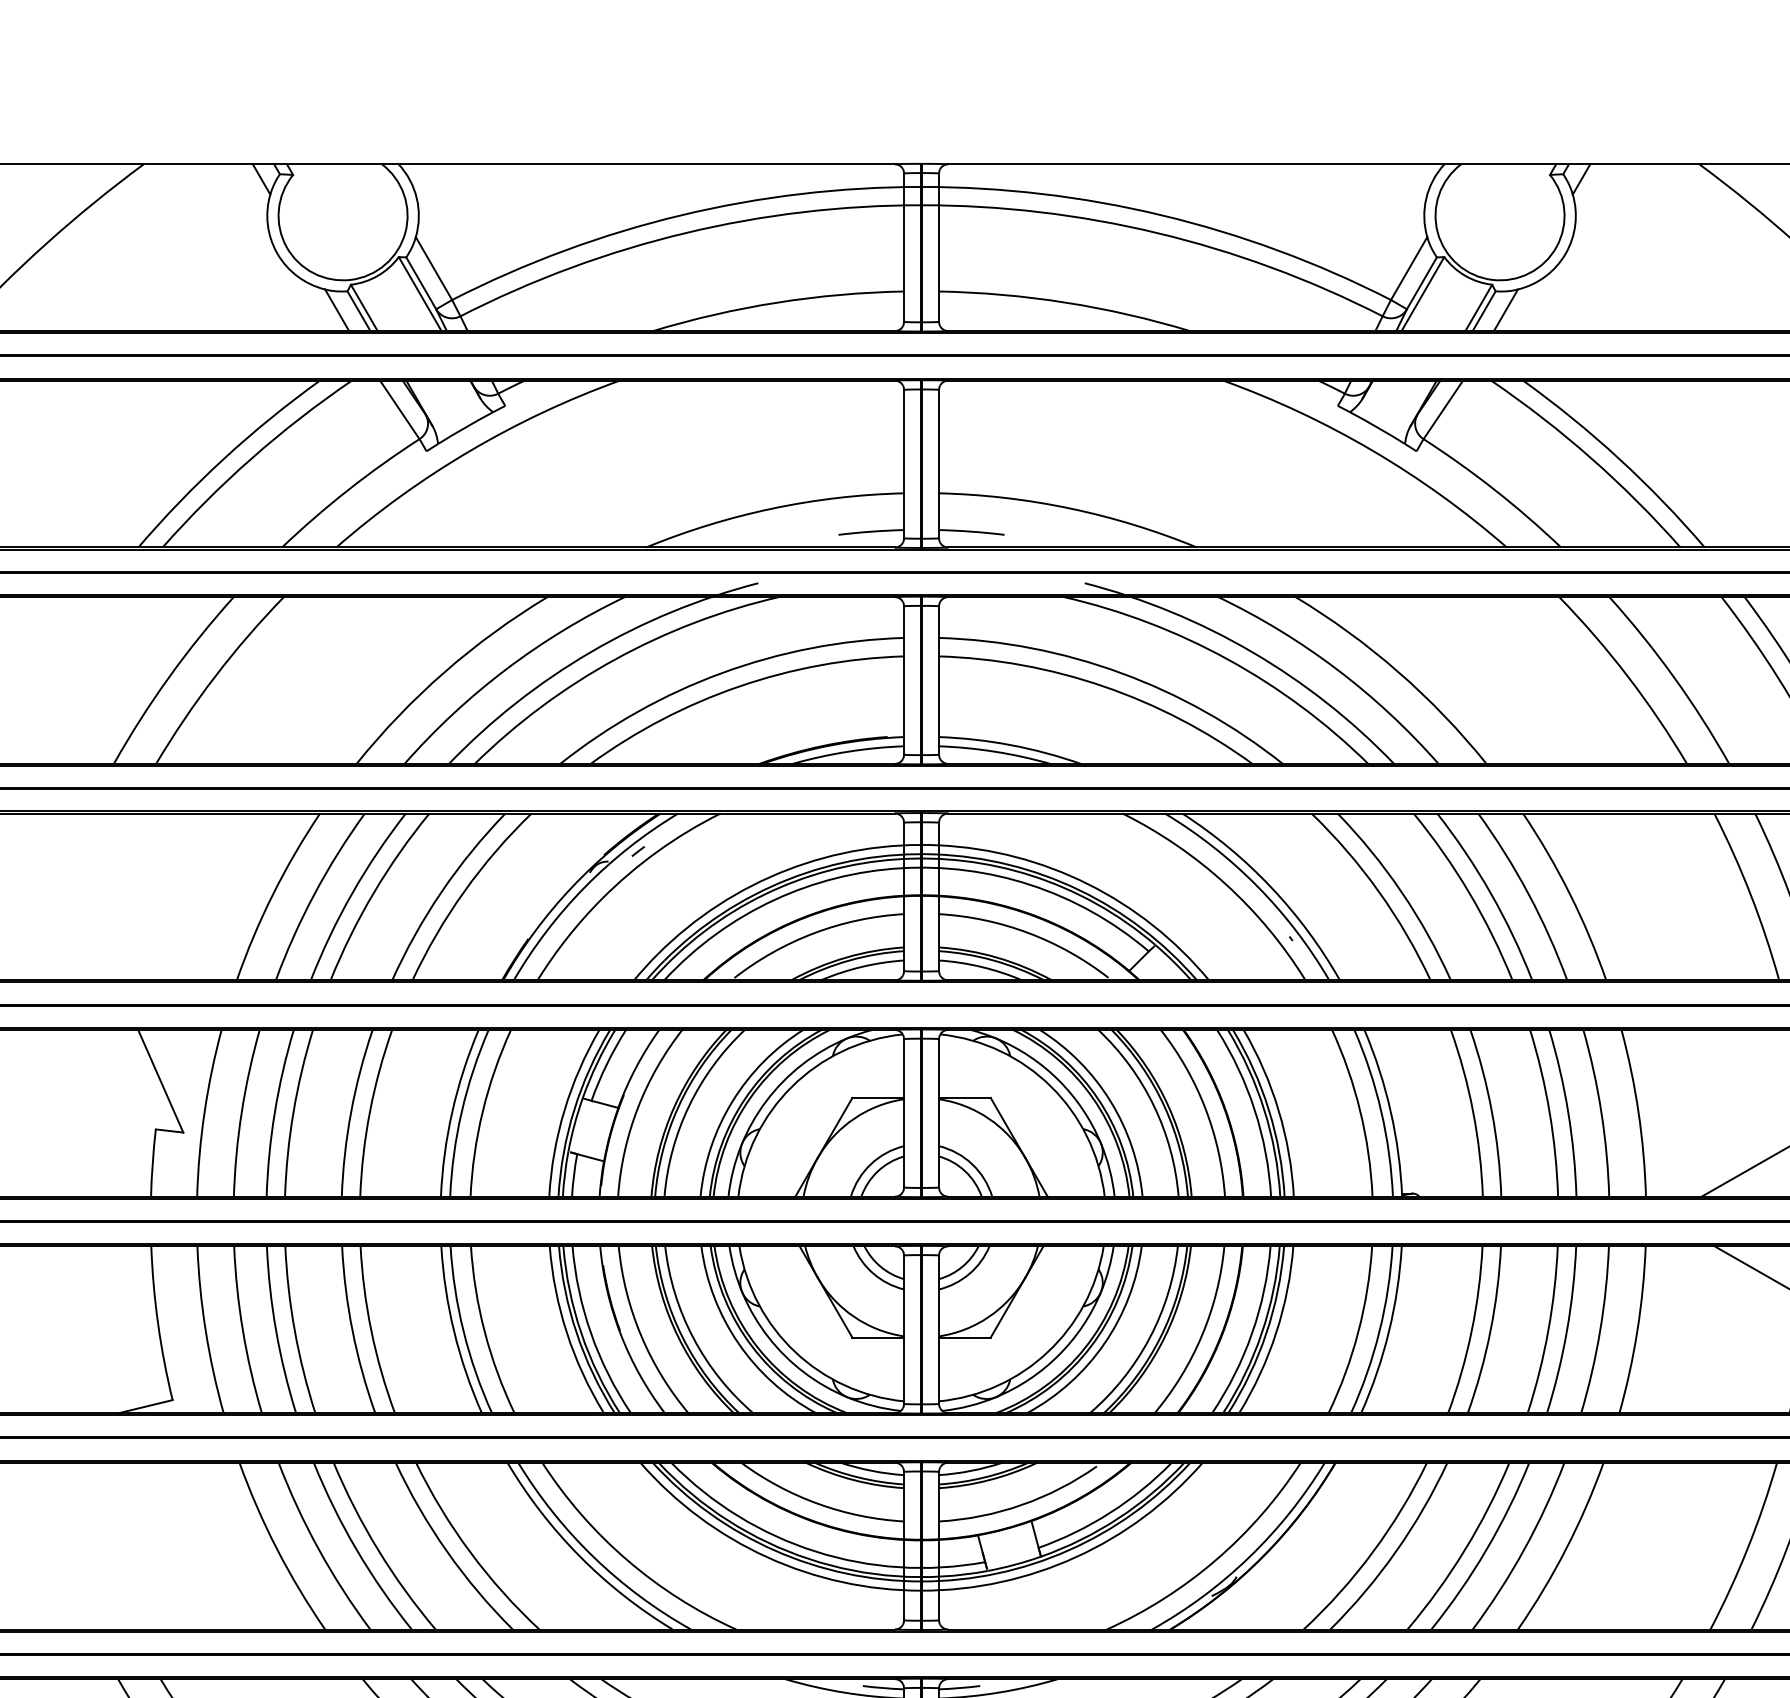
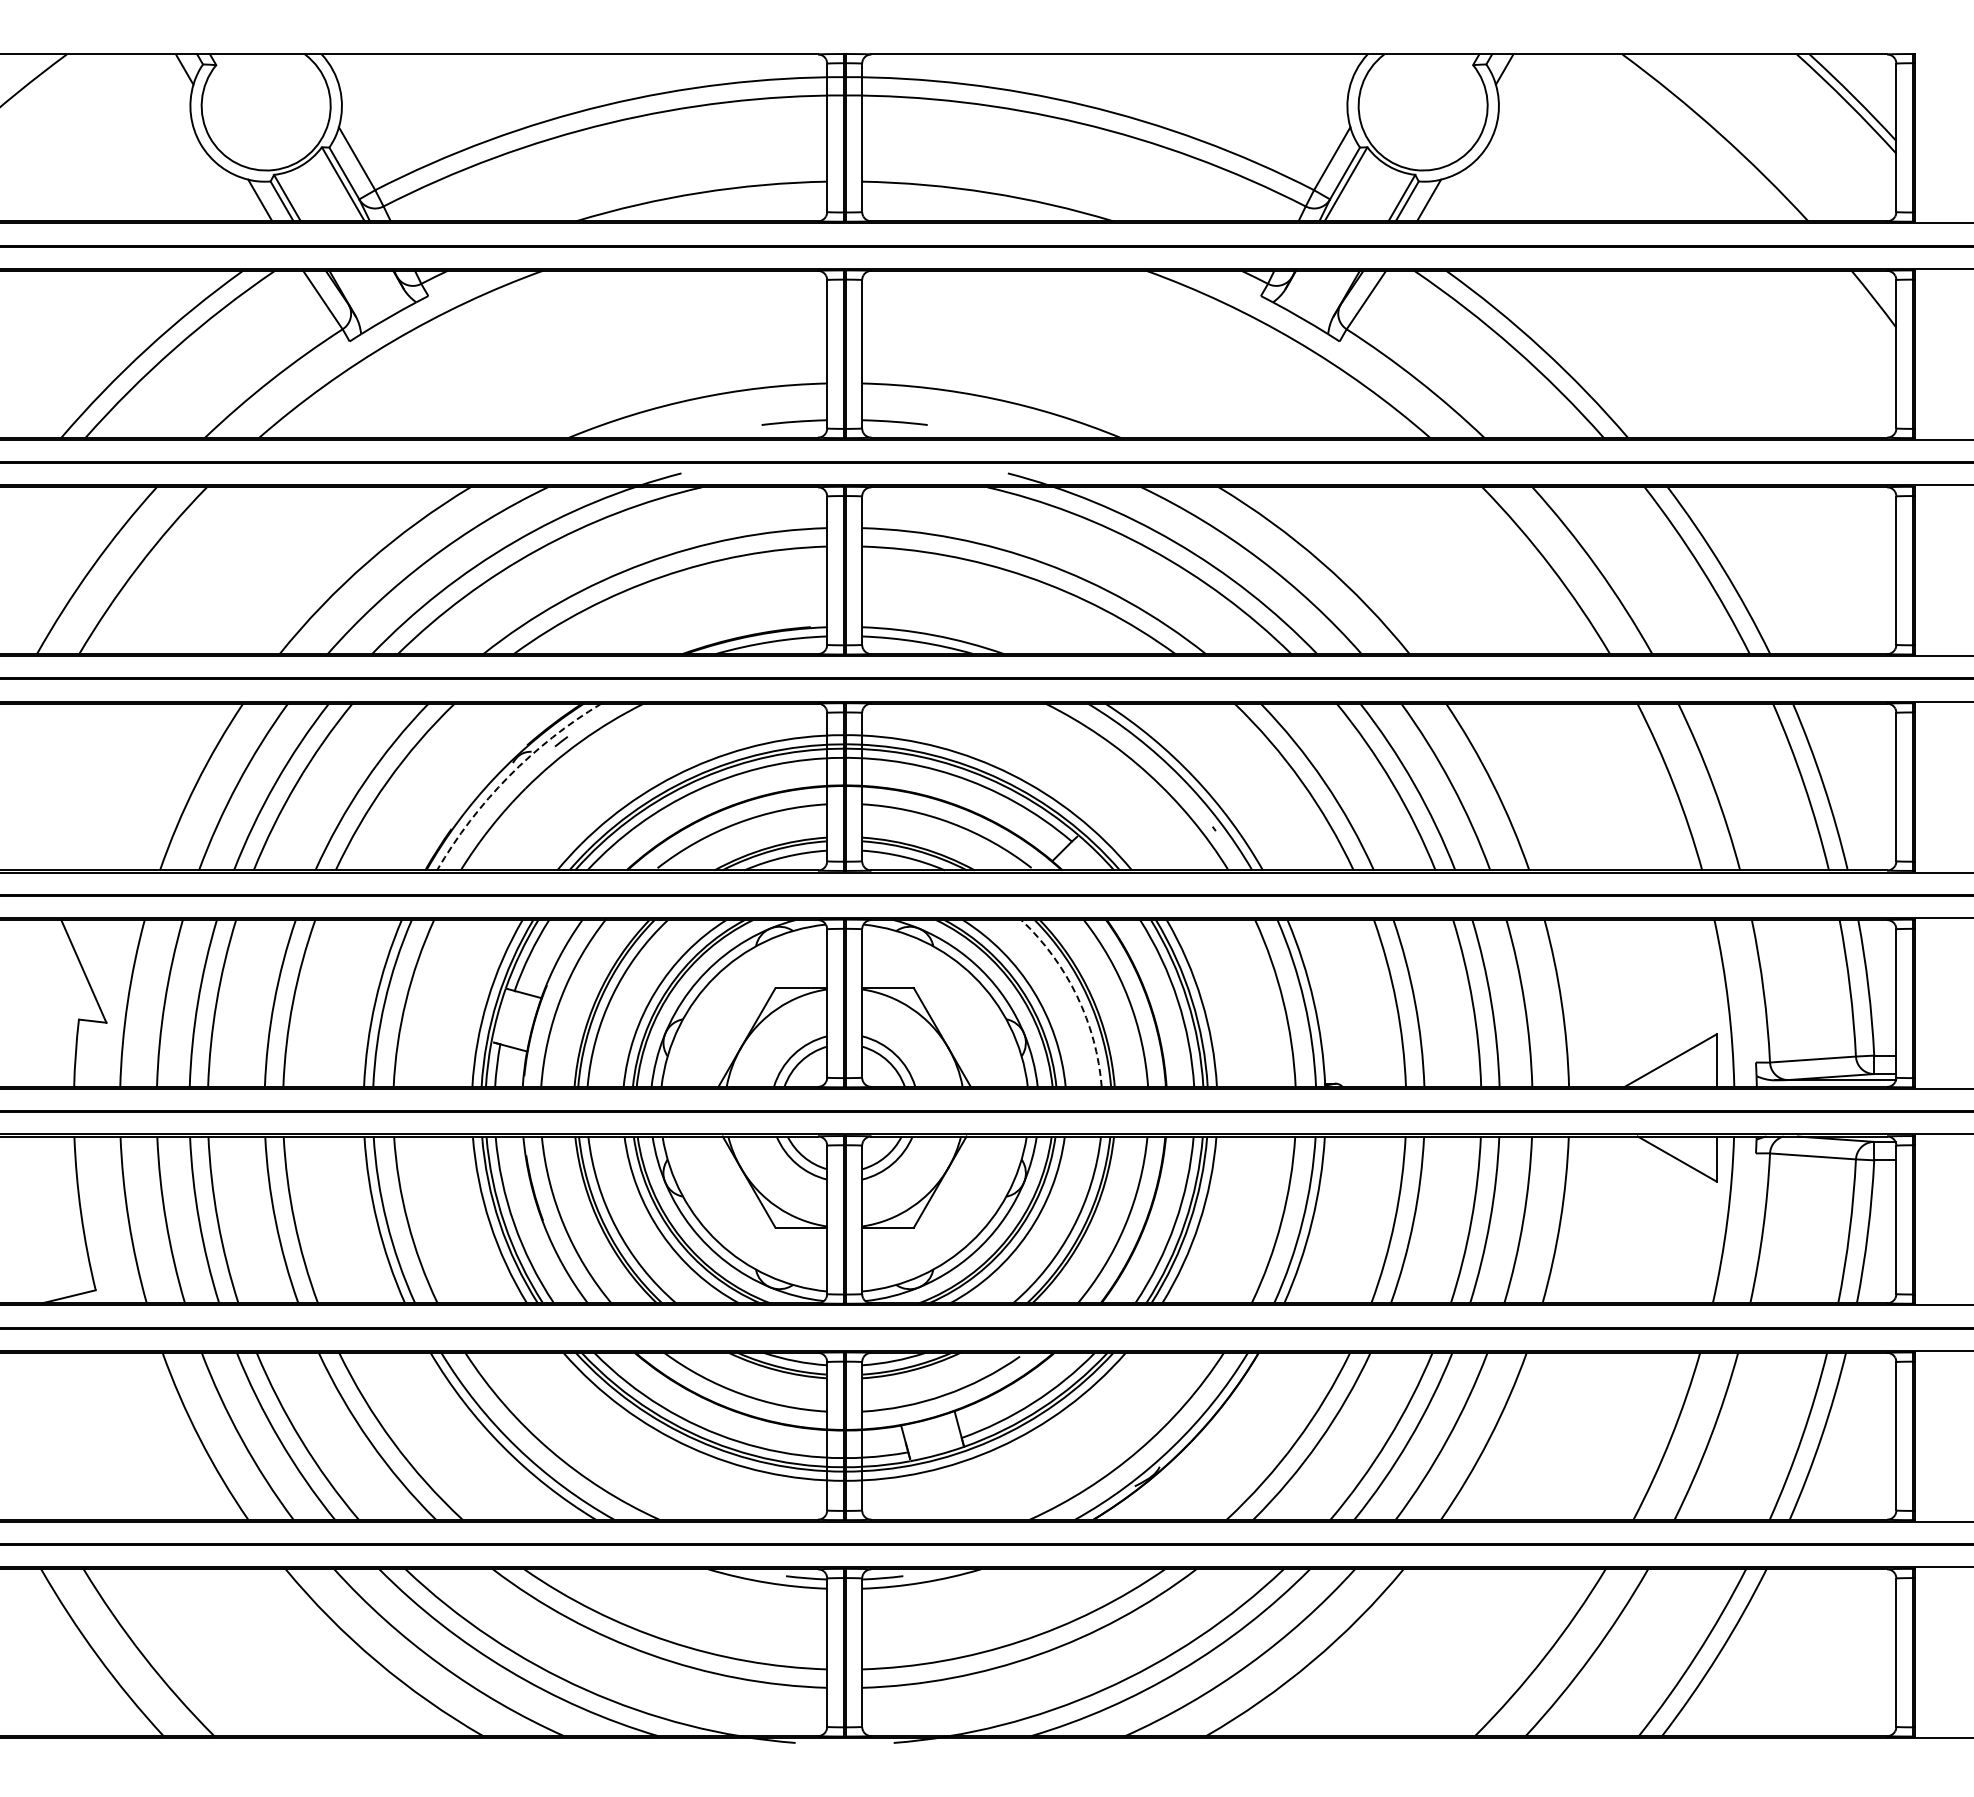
arc: (585, 886) -> (508, 776), solid -> dashed
arc: (1154, 1106) -> (1077, 996), solid -> dashed

